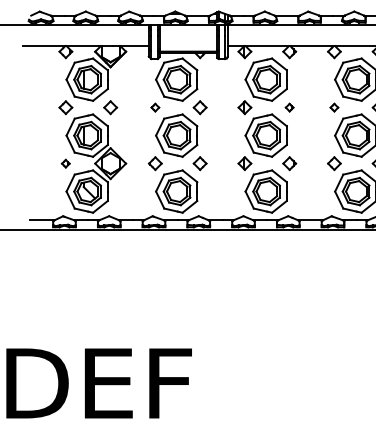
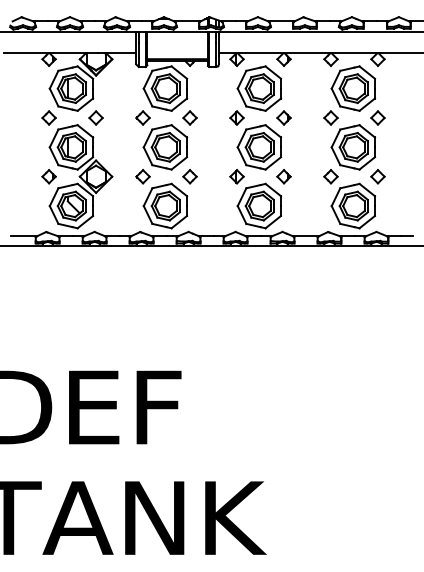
part: (154, 107) -> (142, 117), size x1.67
part: (289, 107) -> (283, 117), size x1.67
part: (333, 107) -> (330, 117), size x1.67
part: (65, 163) -> (48, 176), size x1.67

